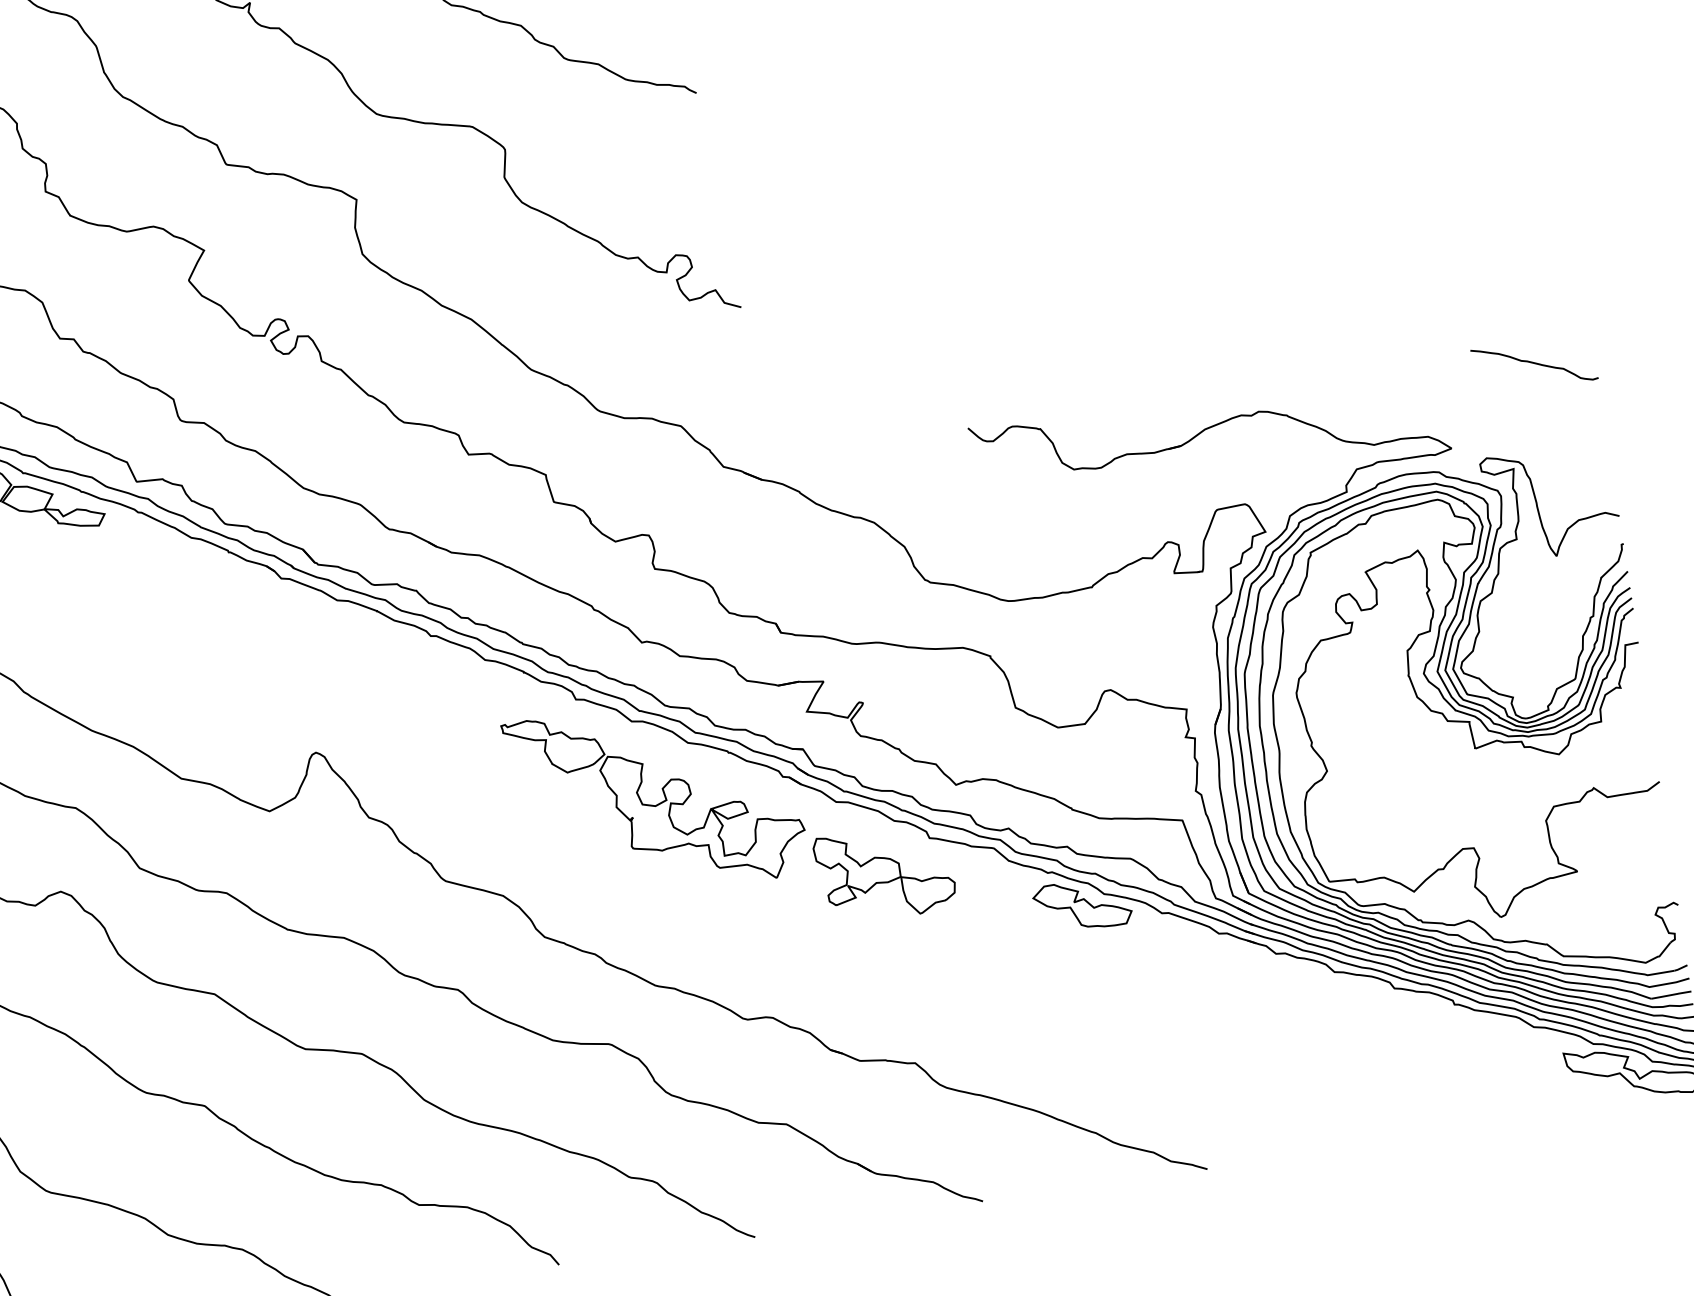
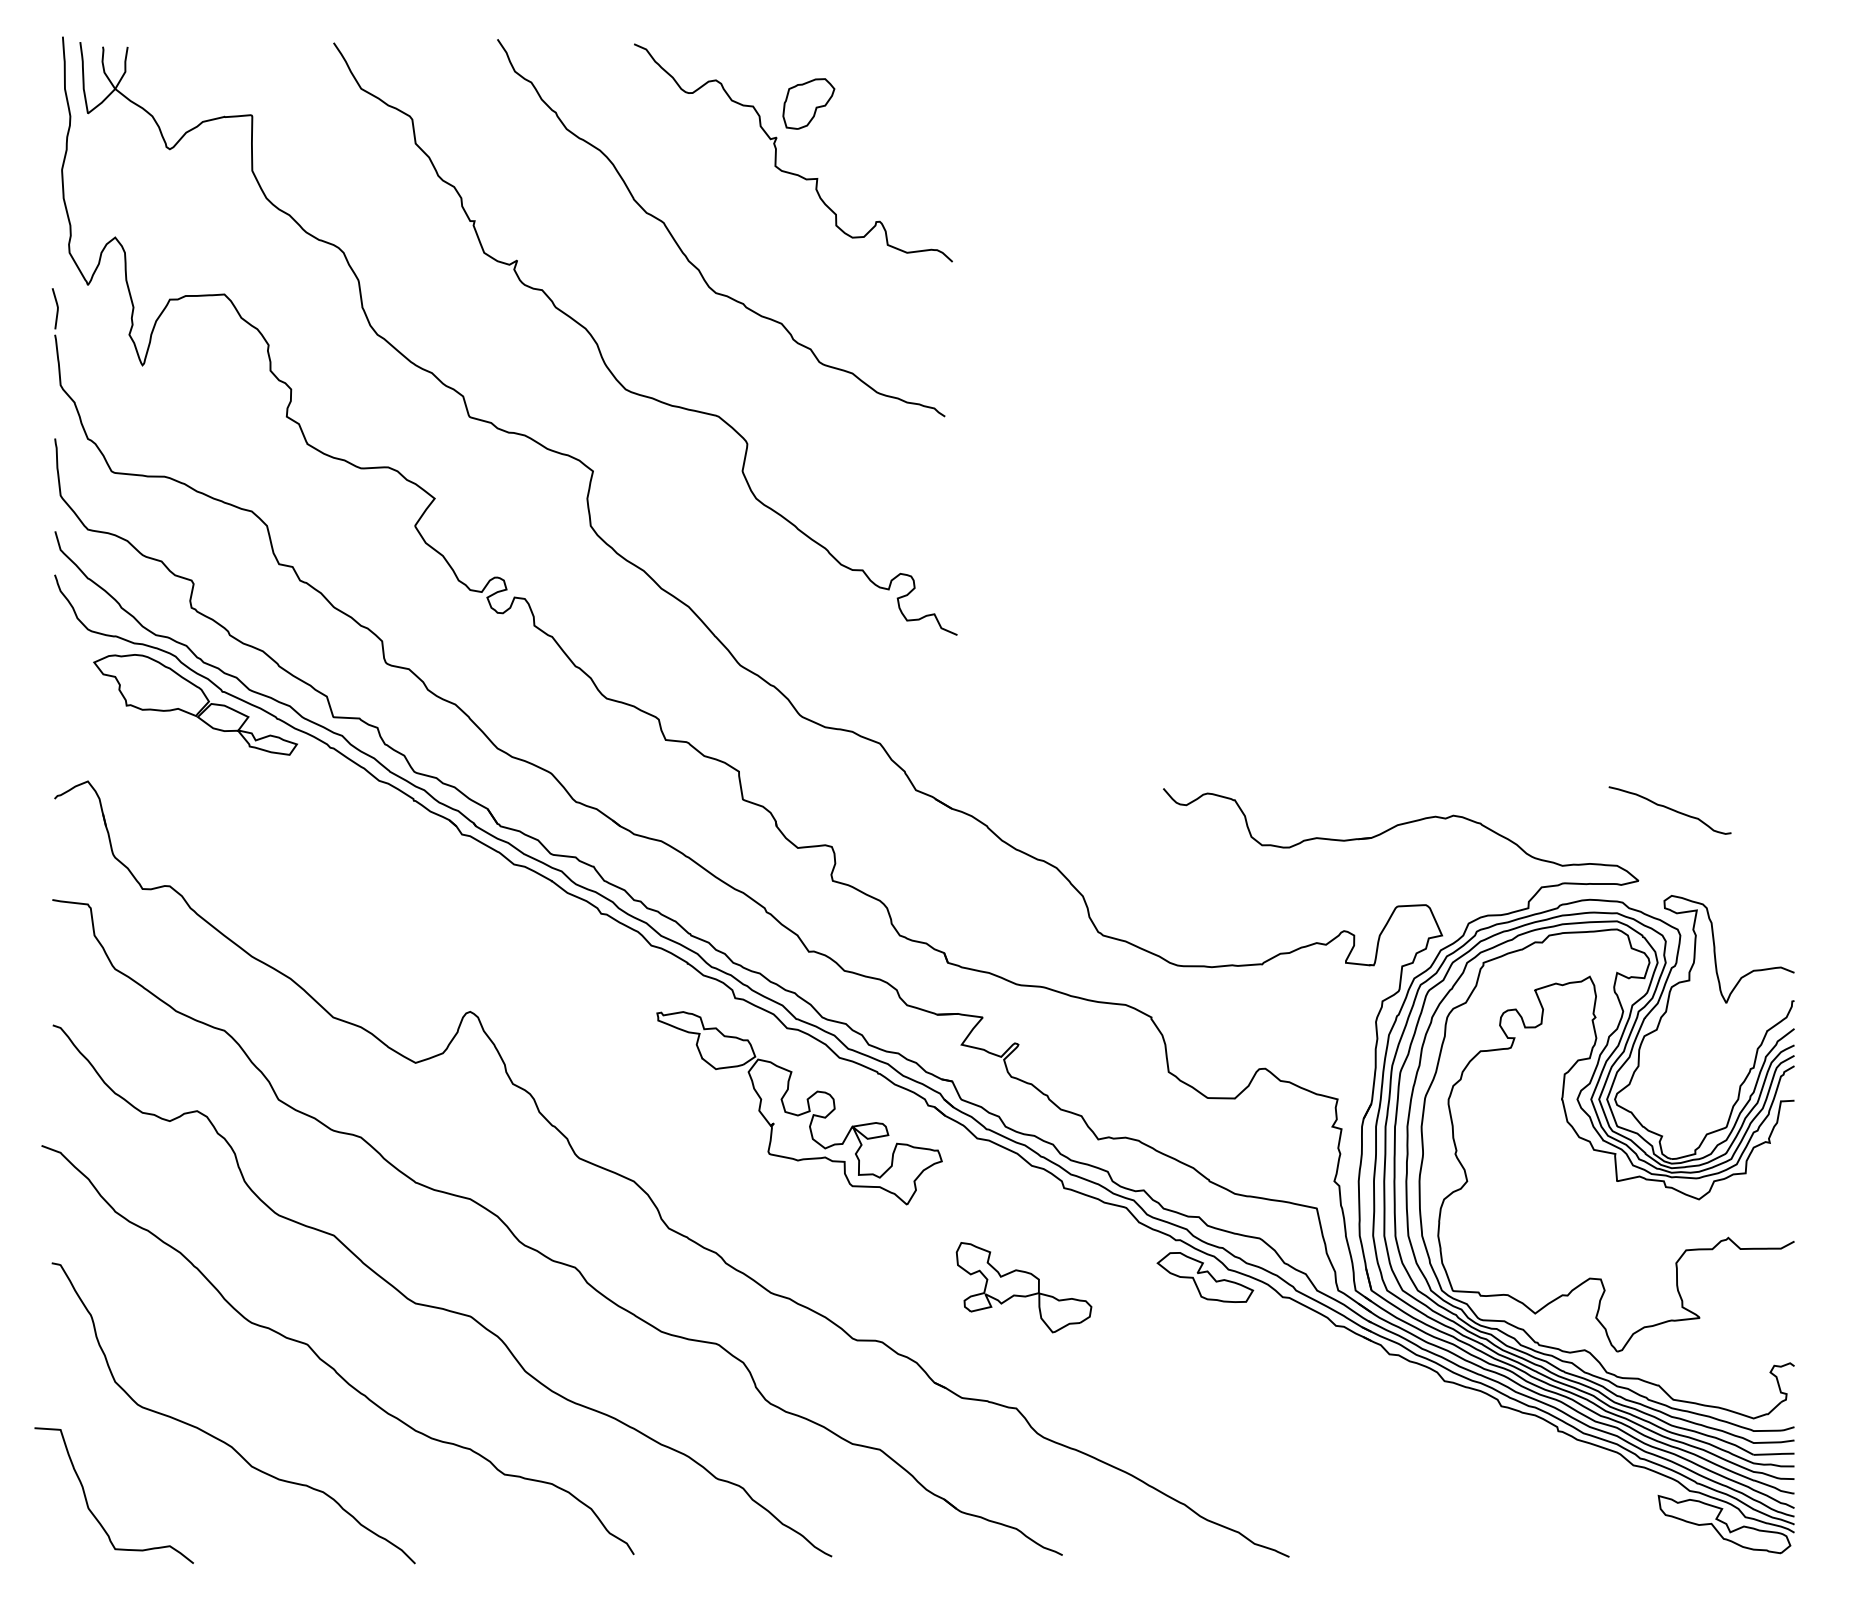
curve: (1533, 363) -> (1669, 809), moved
part: (884, 873) -> (1023, 1287), moved

